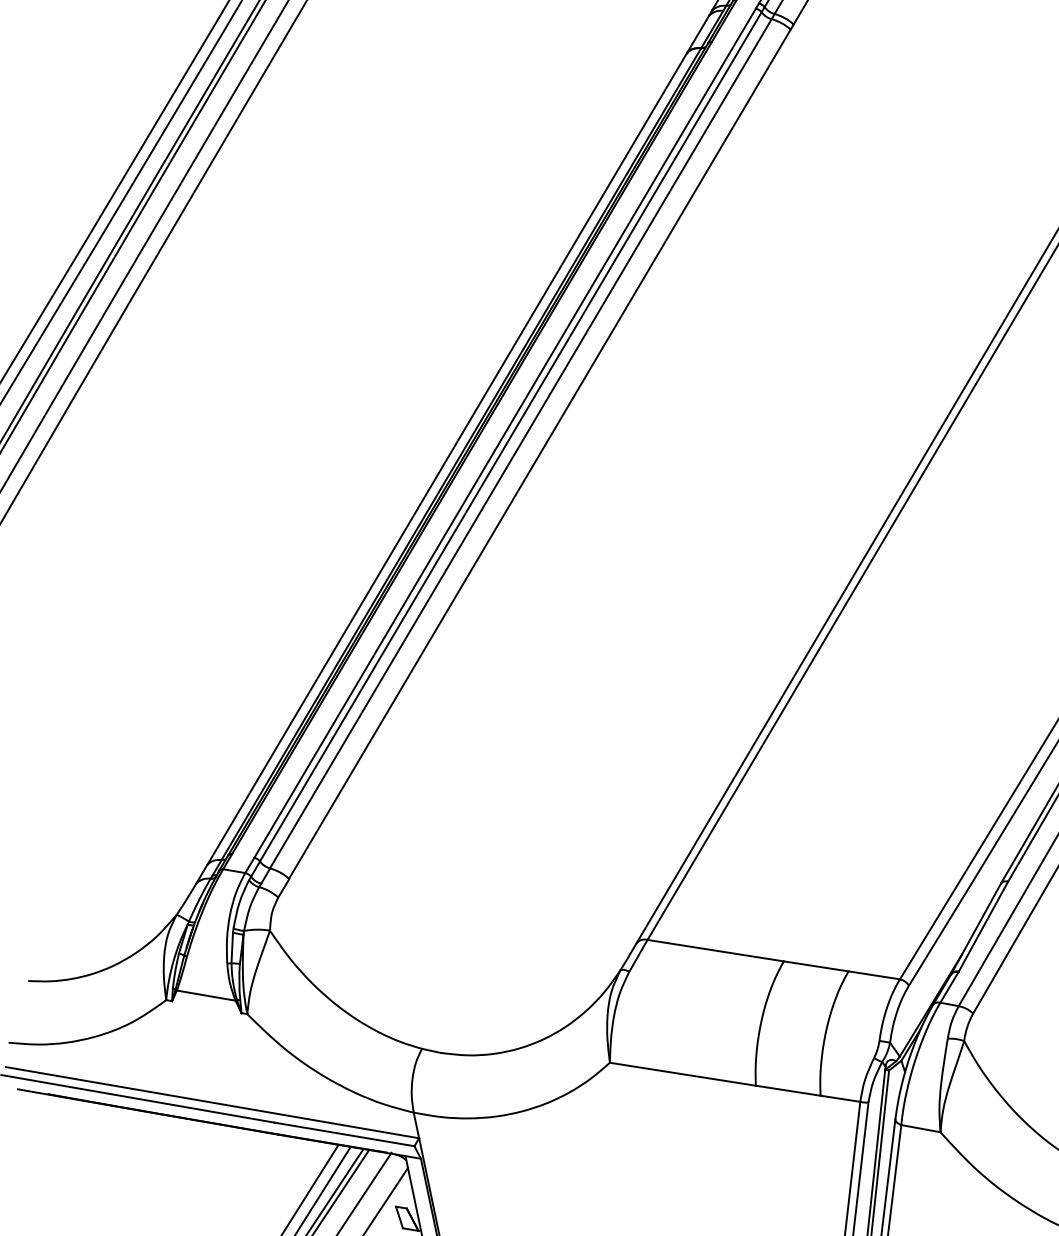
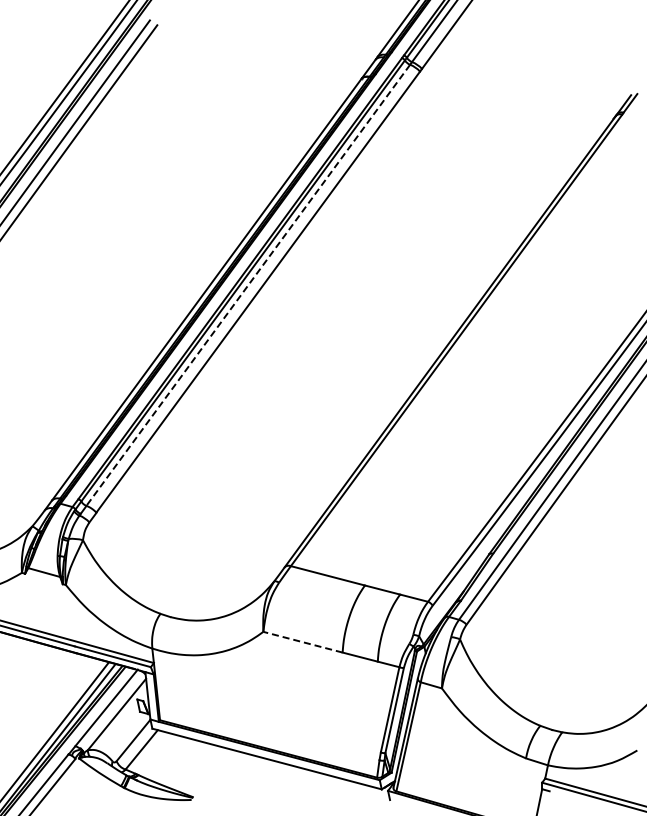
line: (521, 444) -> (248, 285), solid -> dashed
line: (683, 1074) -> (303, 642), solid -> dashed

